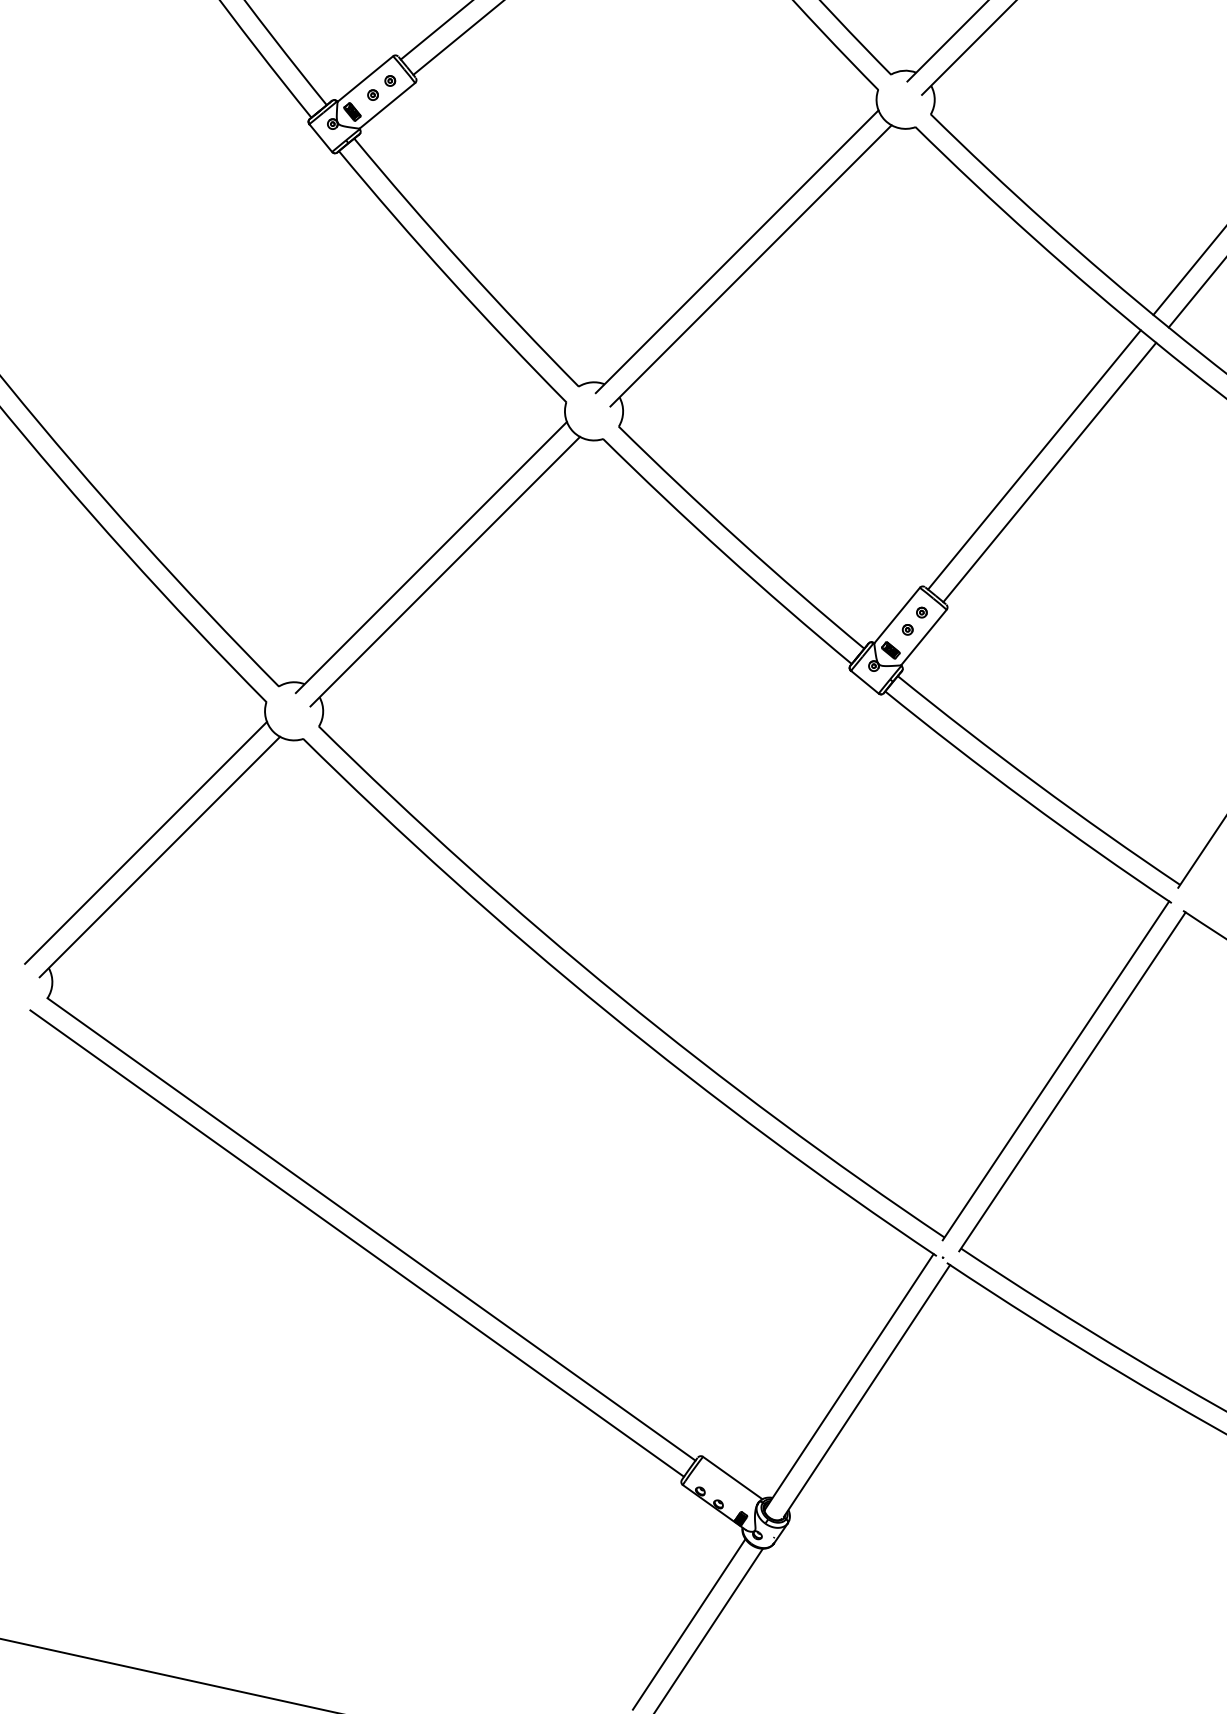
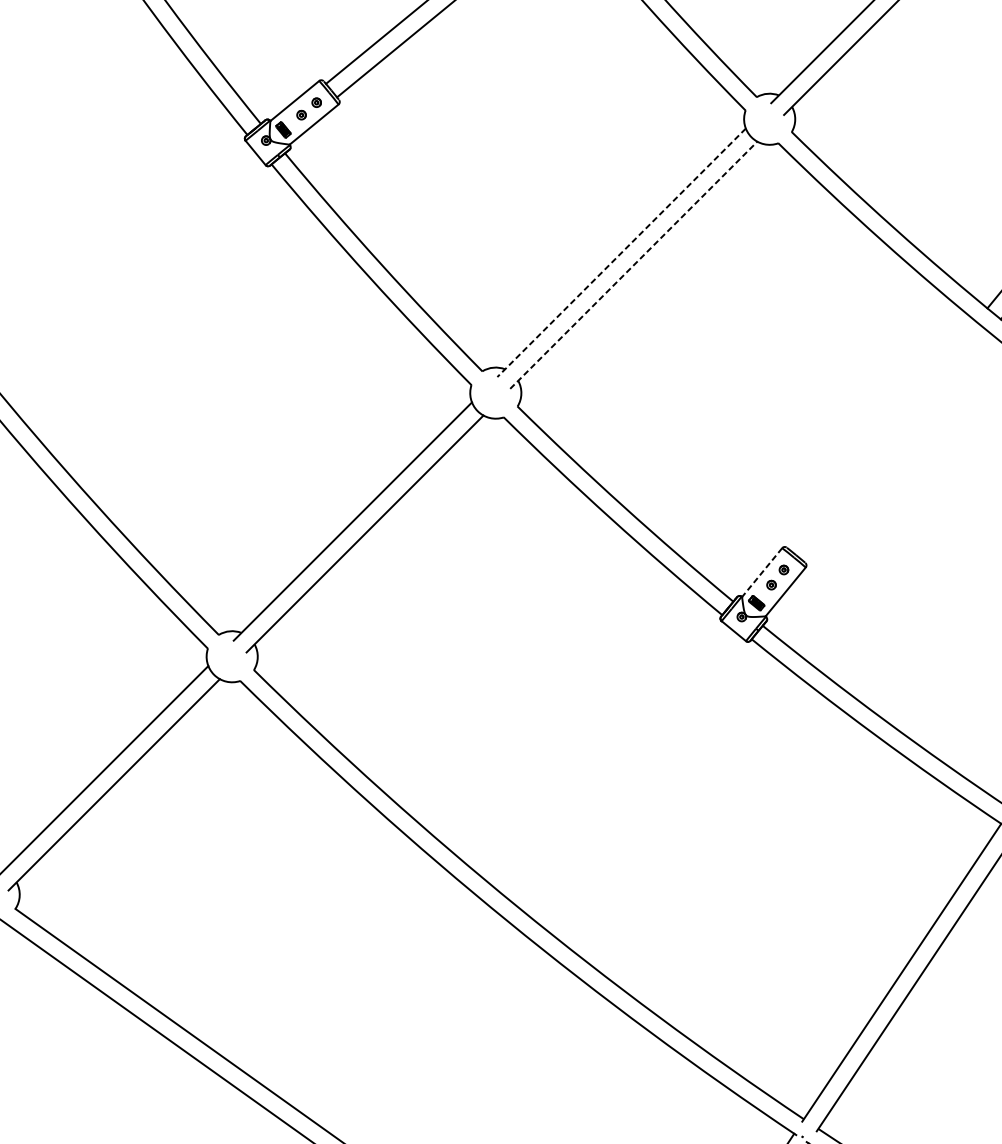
line: (737, 251) -> (621, 252), solid -> dashed
line: (751, 265) -> (634, 264), solid -> dashed
line: (1034, 459) -> (882, 435), removed
line: (1049, 472) -> (896, 446), removed
line: (897, 615) -> (762, 572), solid -> dashed

